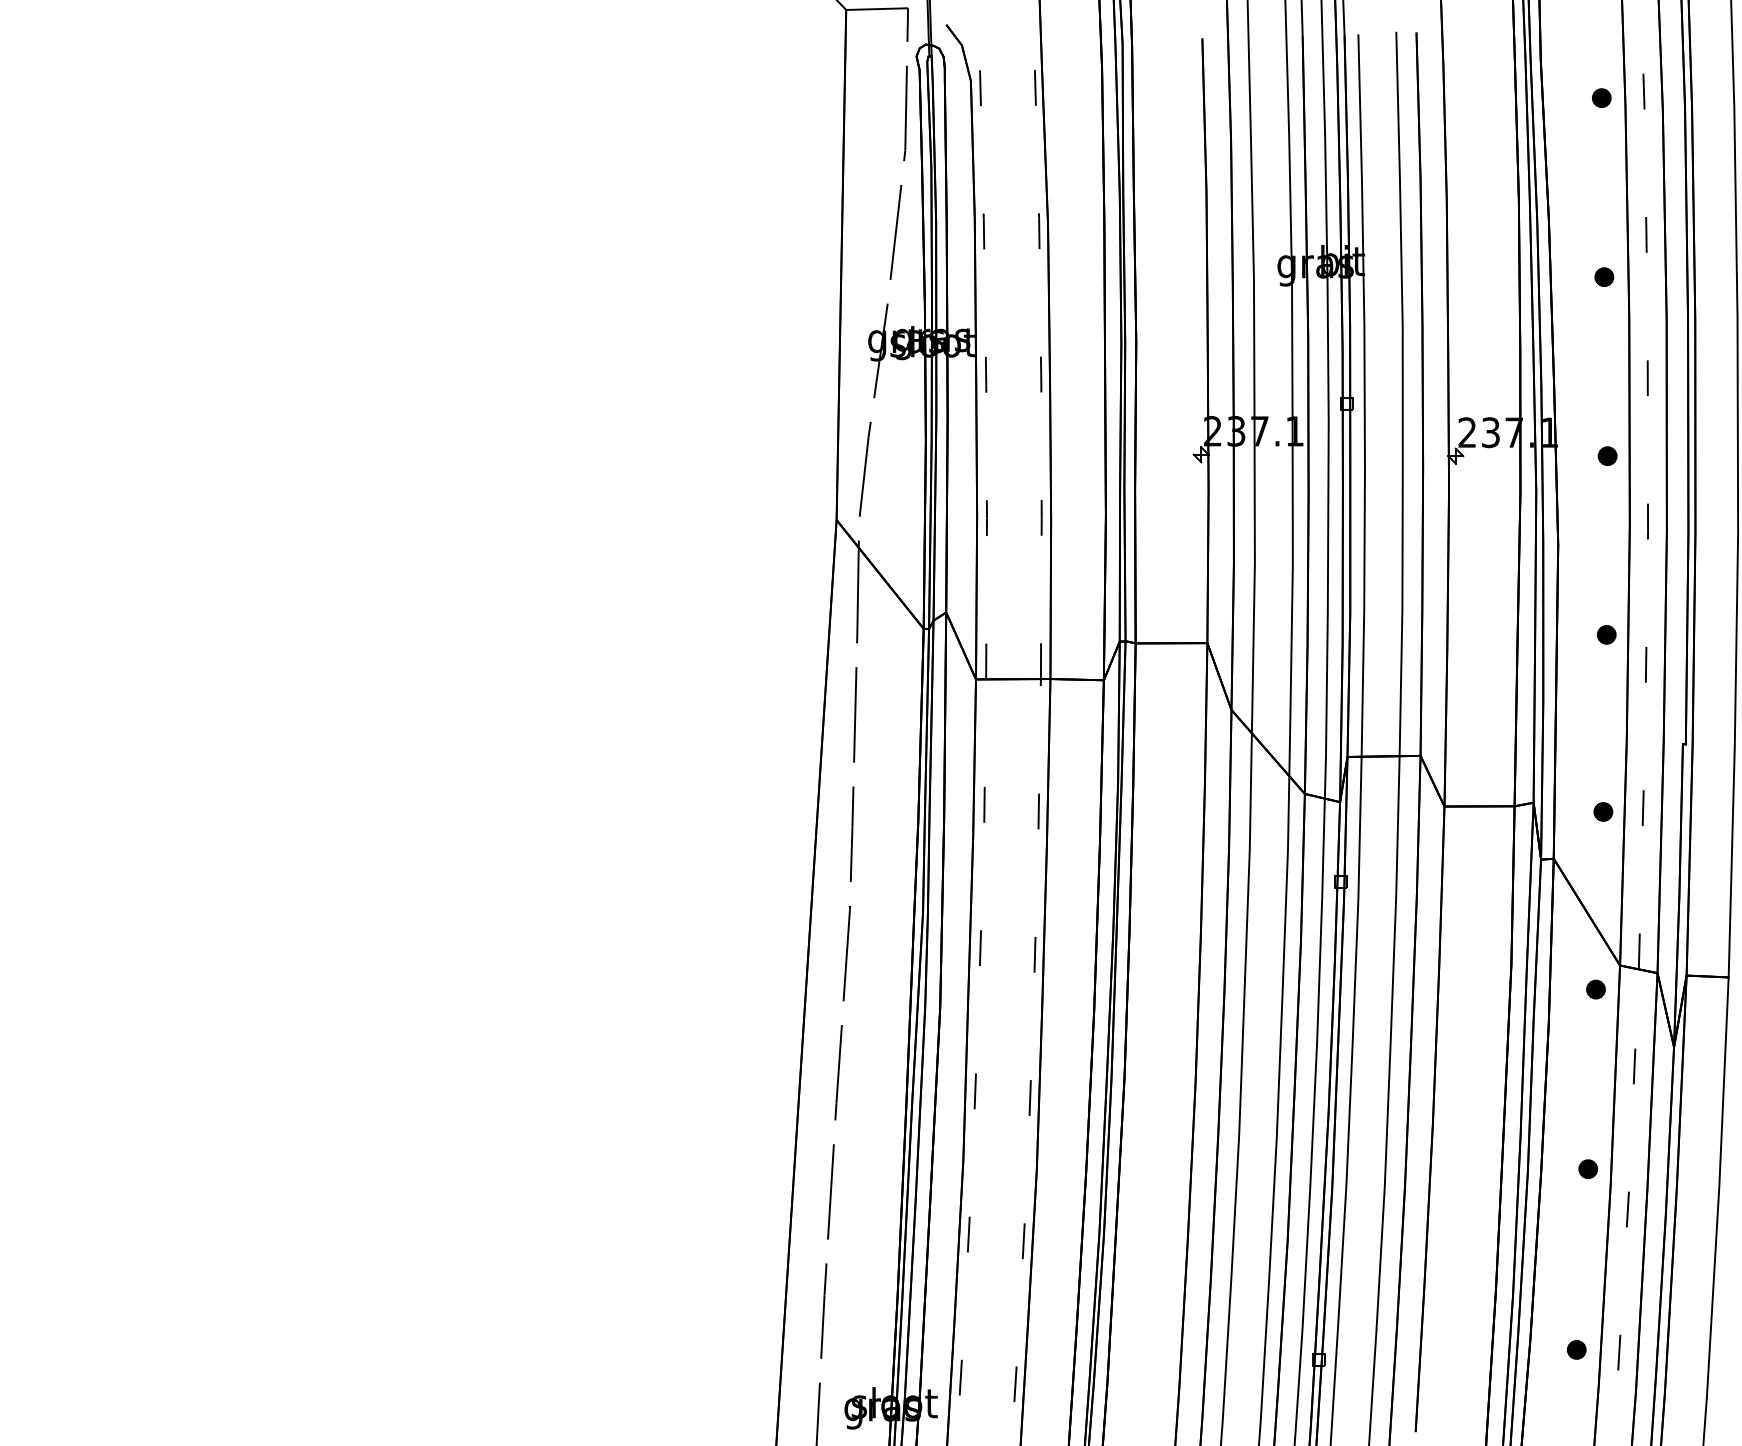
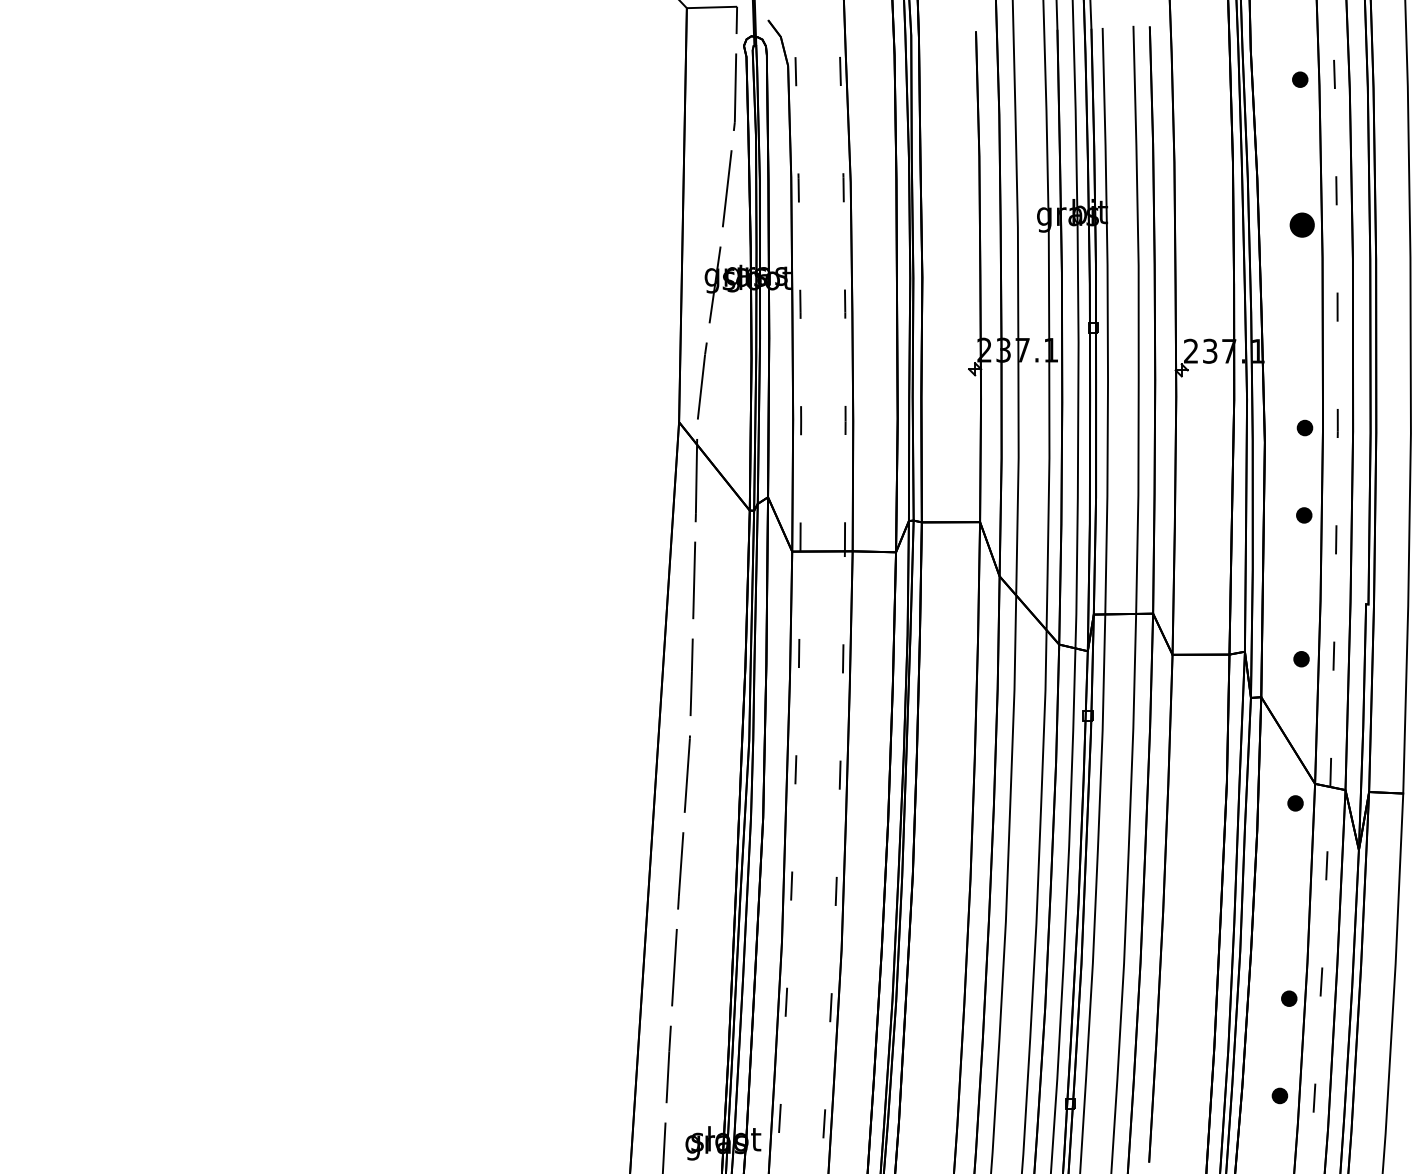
part: (1604, 276) -> (1302, 224), size x1.6
part: (1607, 455) -> (1304, 427), moved
part: (1588, 1168) -> (1289, 998), moved

